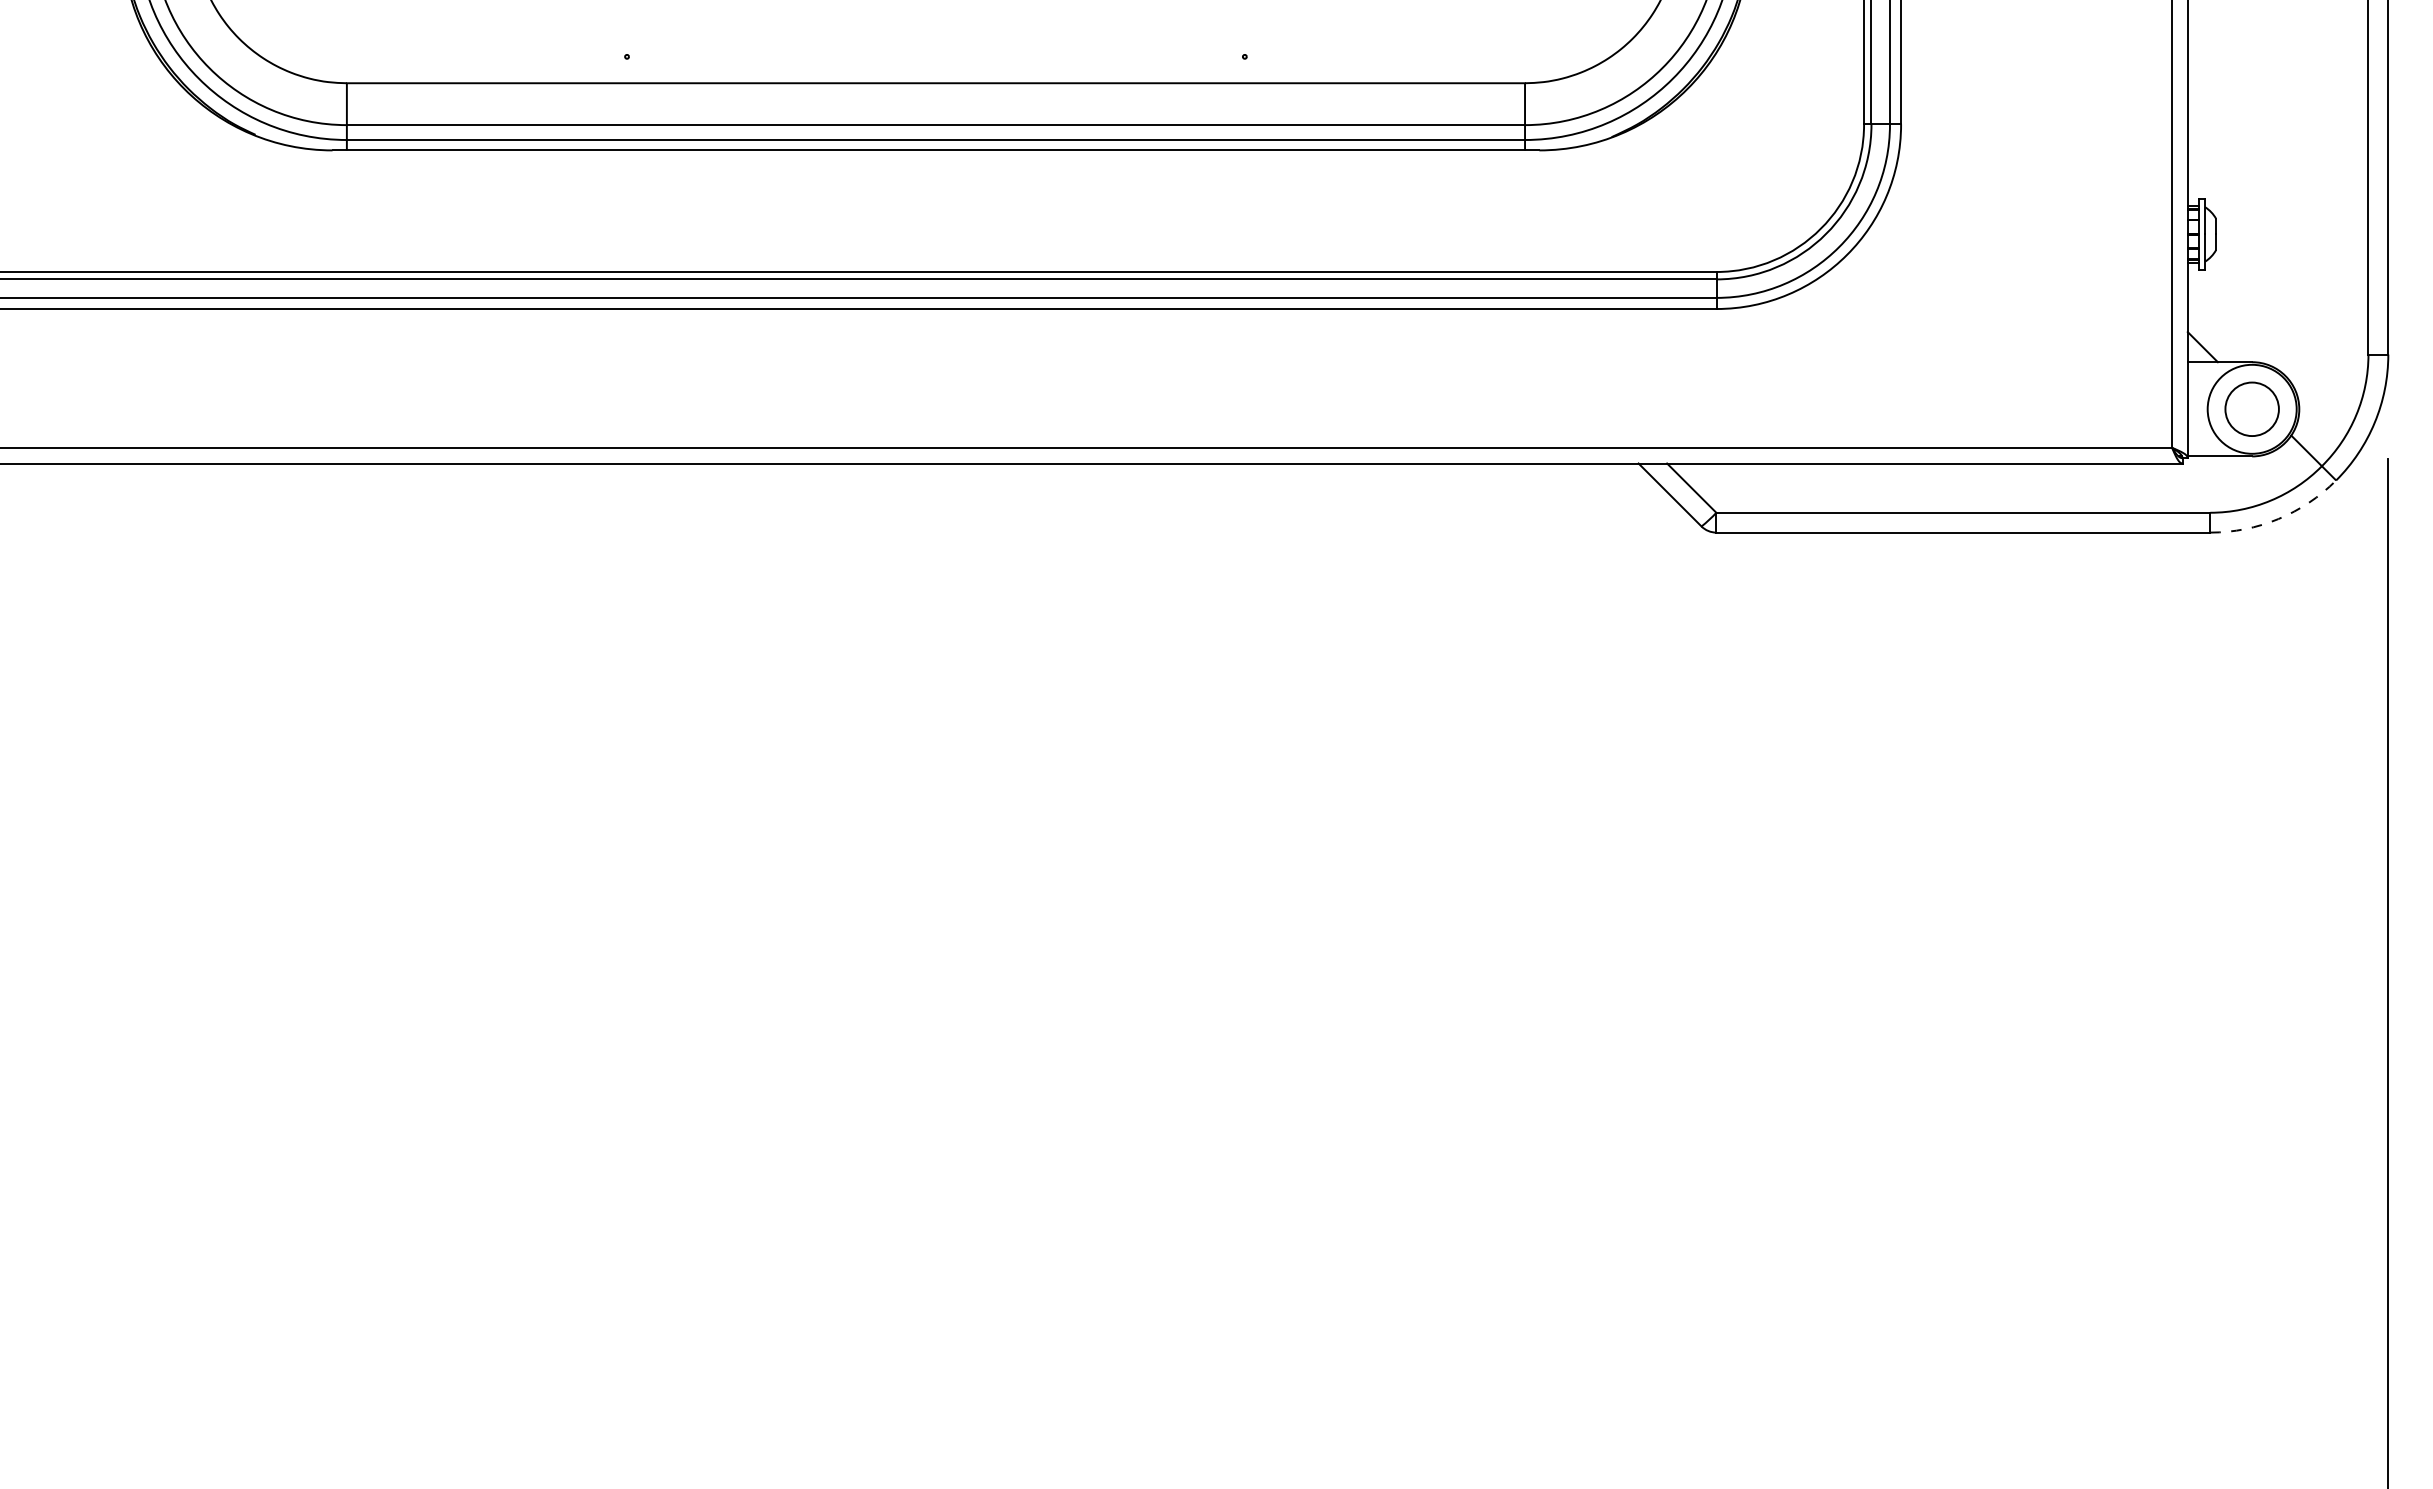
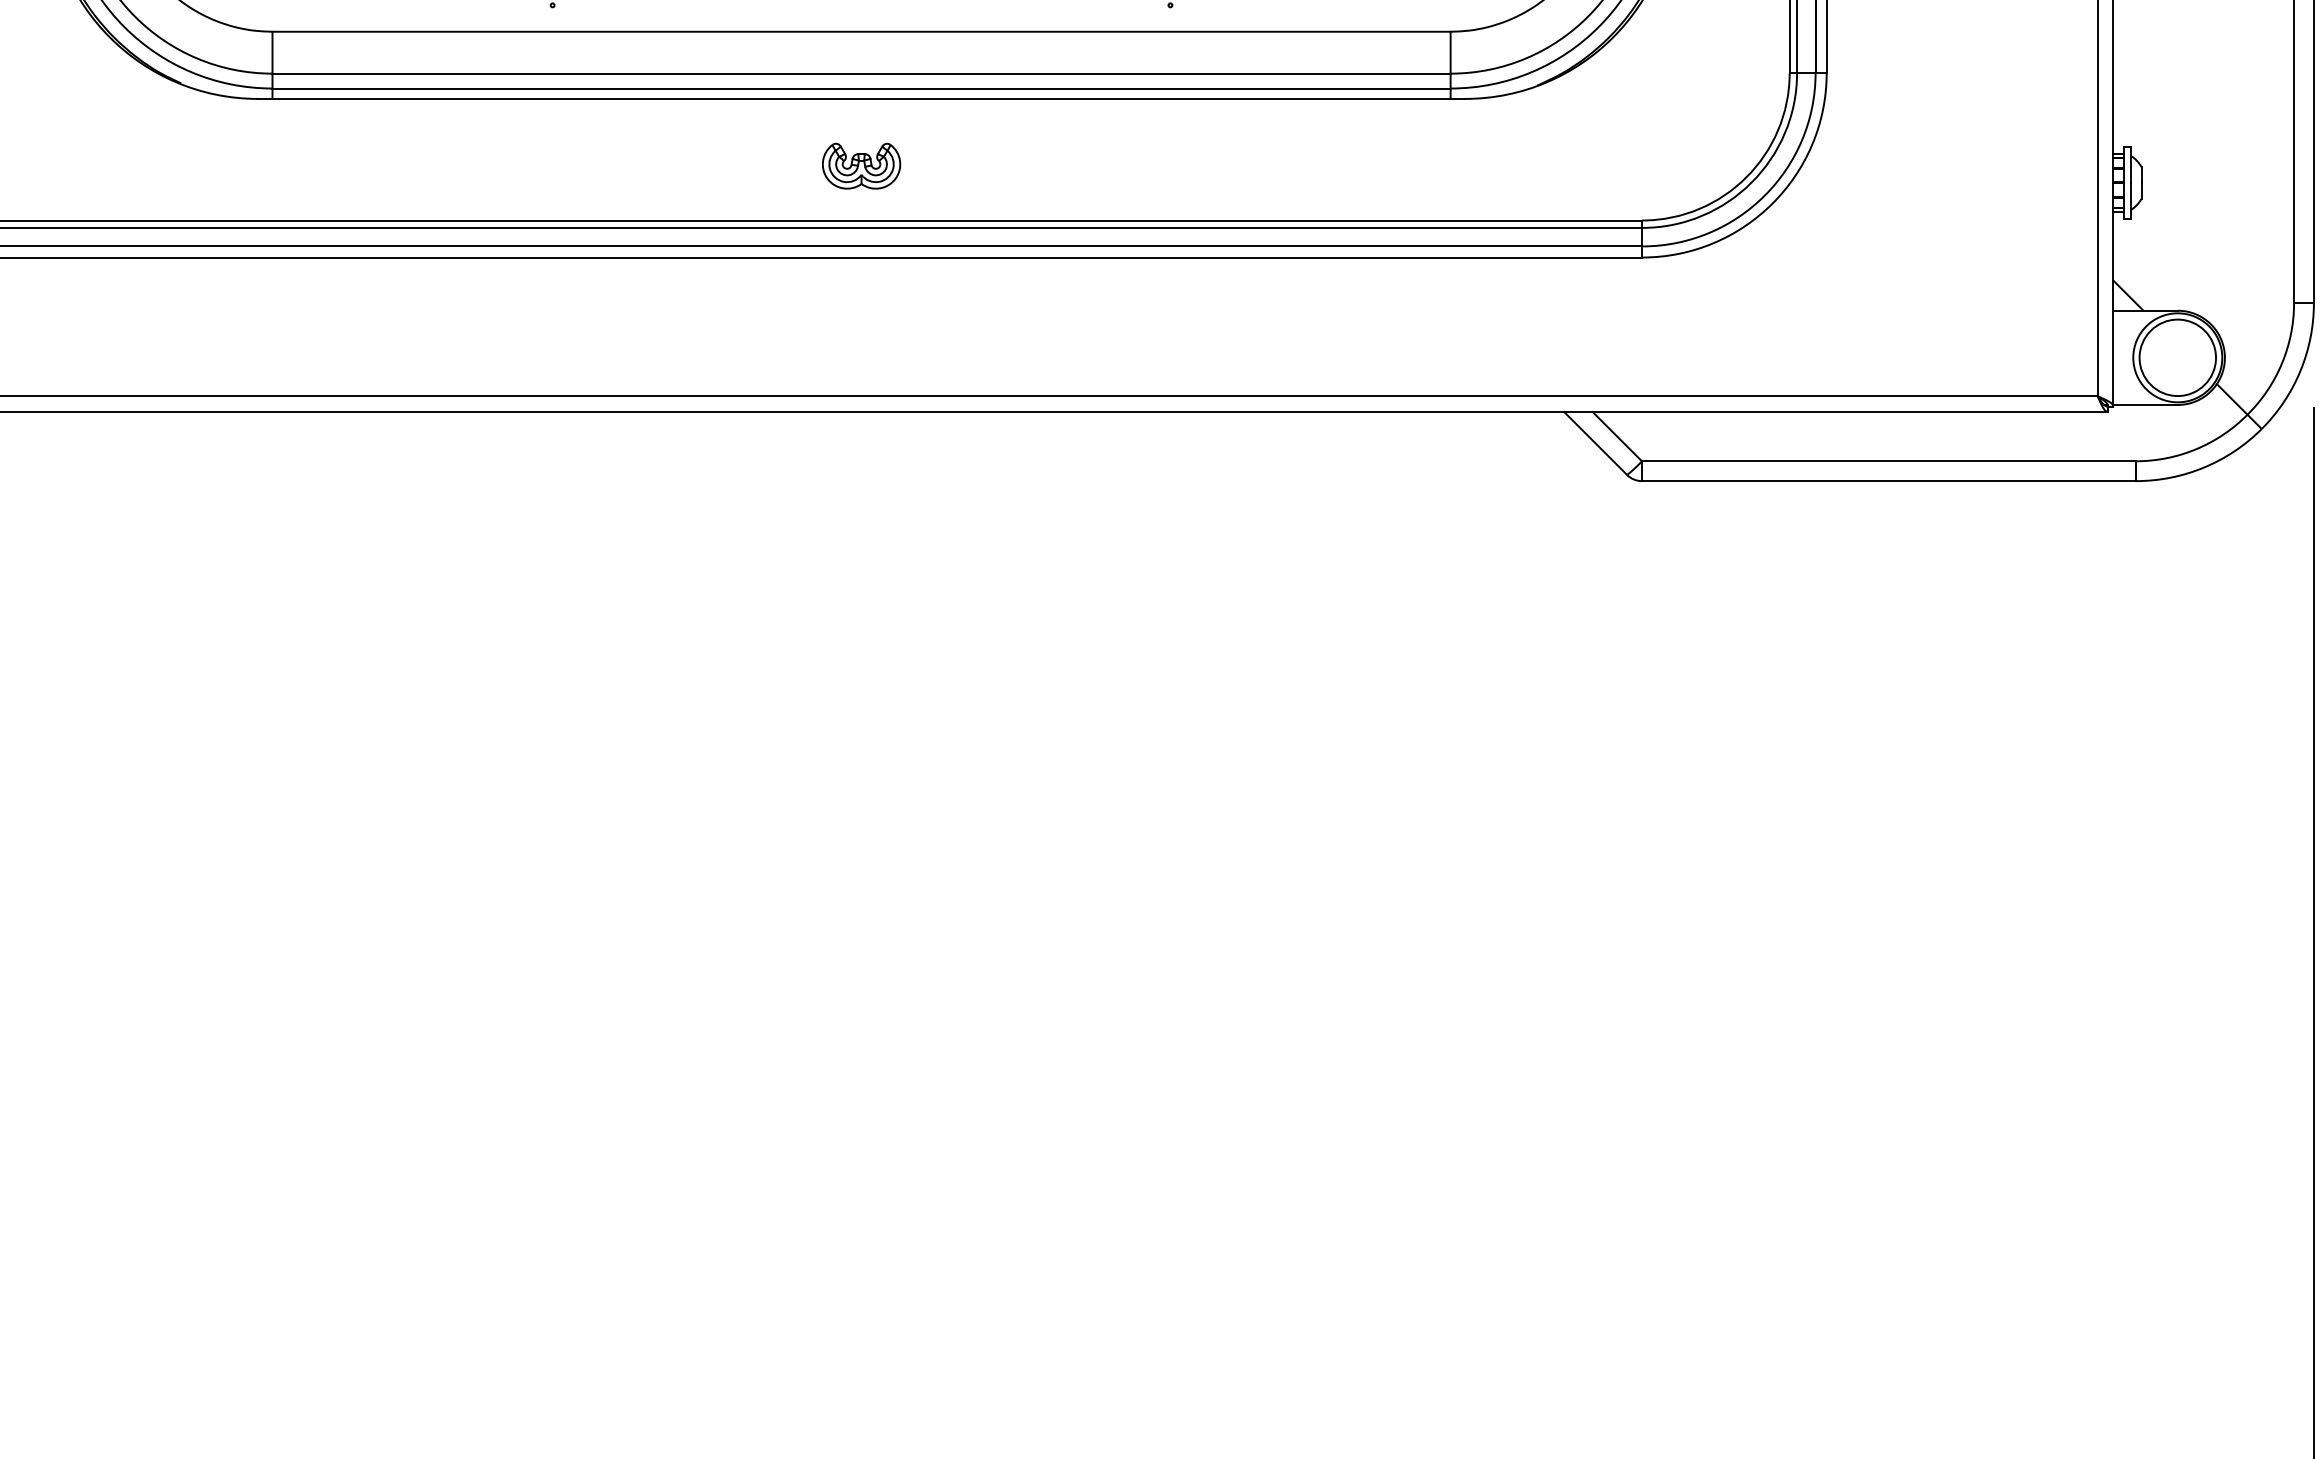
part: (935, 217) -> (861, 166), added
circle: (2251, 409) -> (2177, 358), size x1.43
arc: (2278, 519) -> (2204, 468), dashed -> solid

